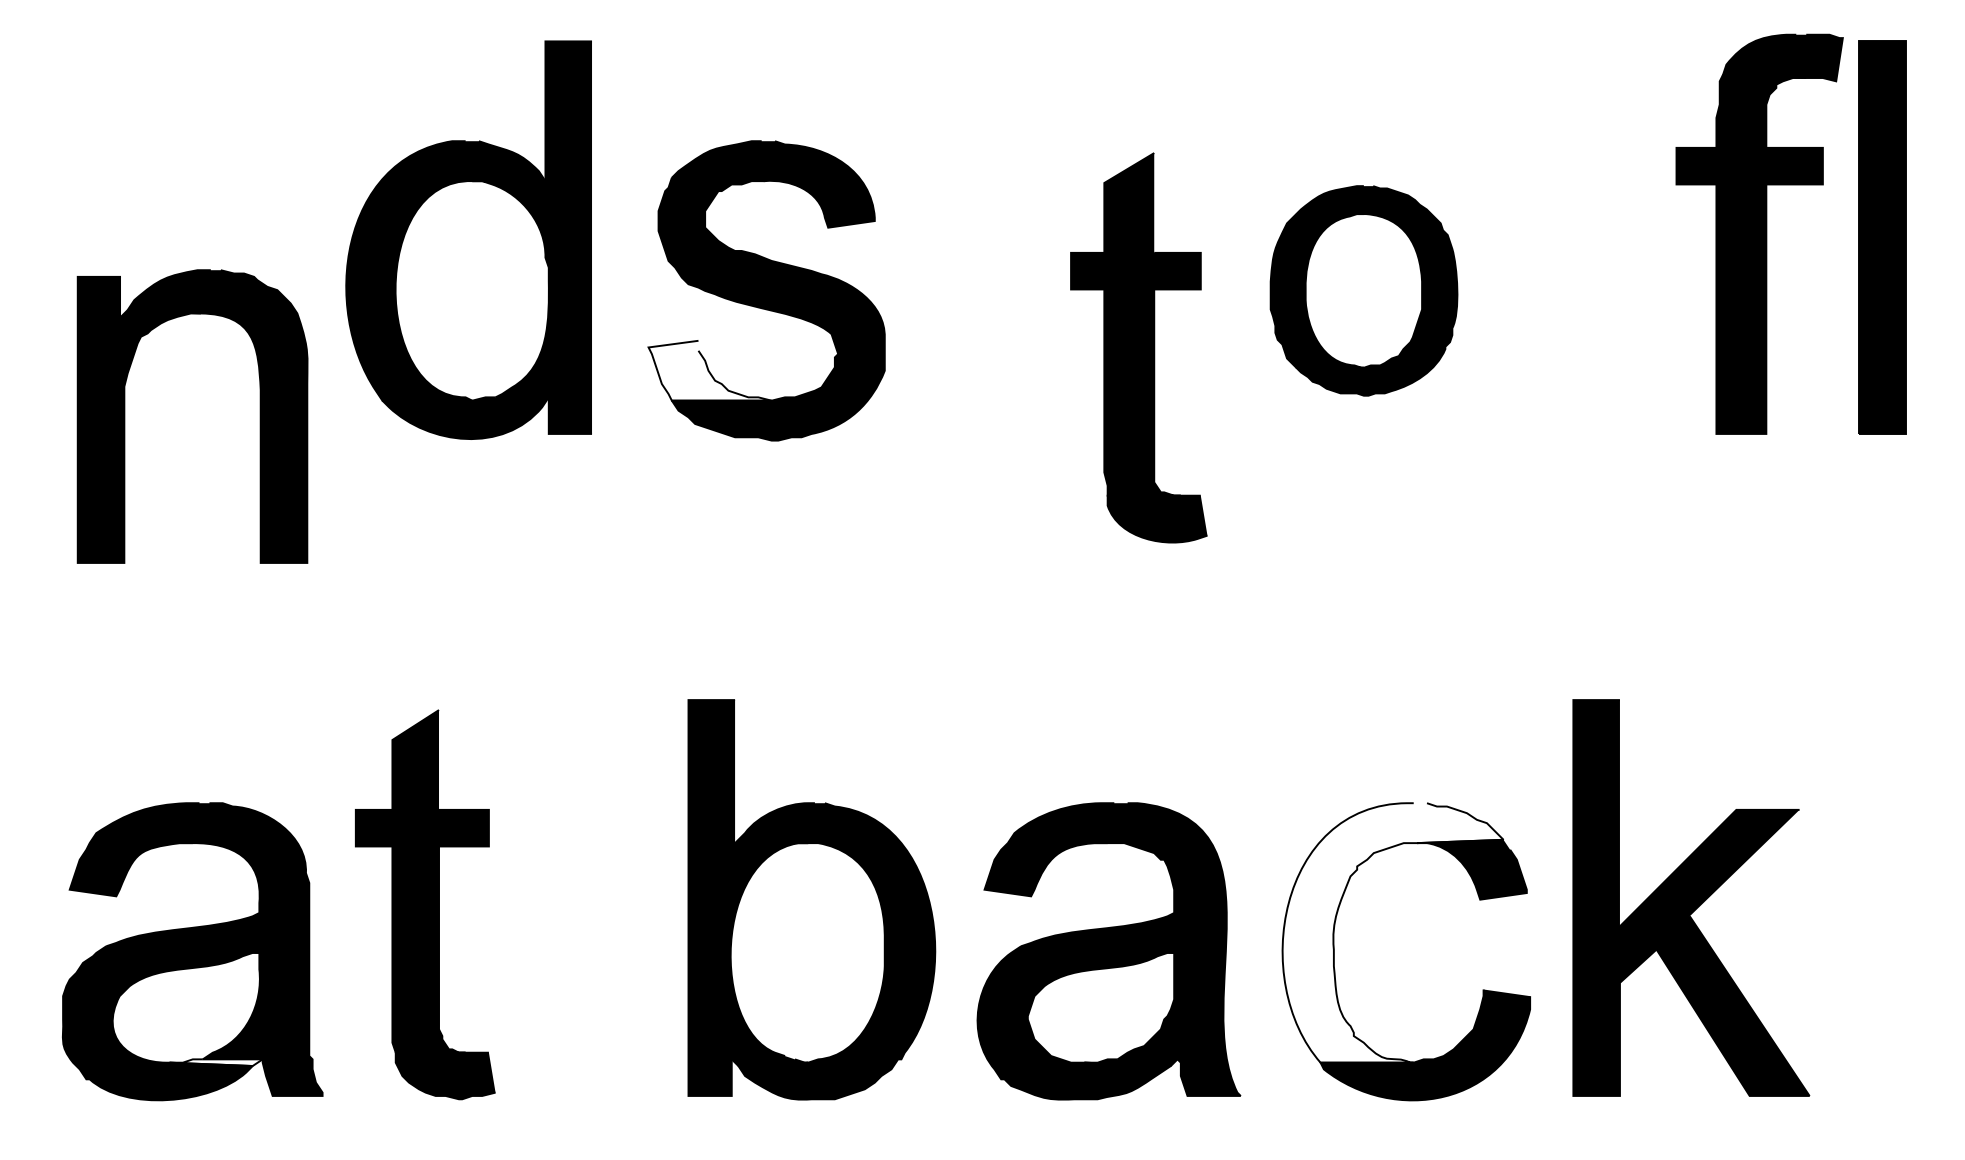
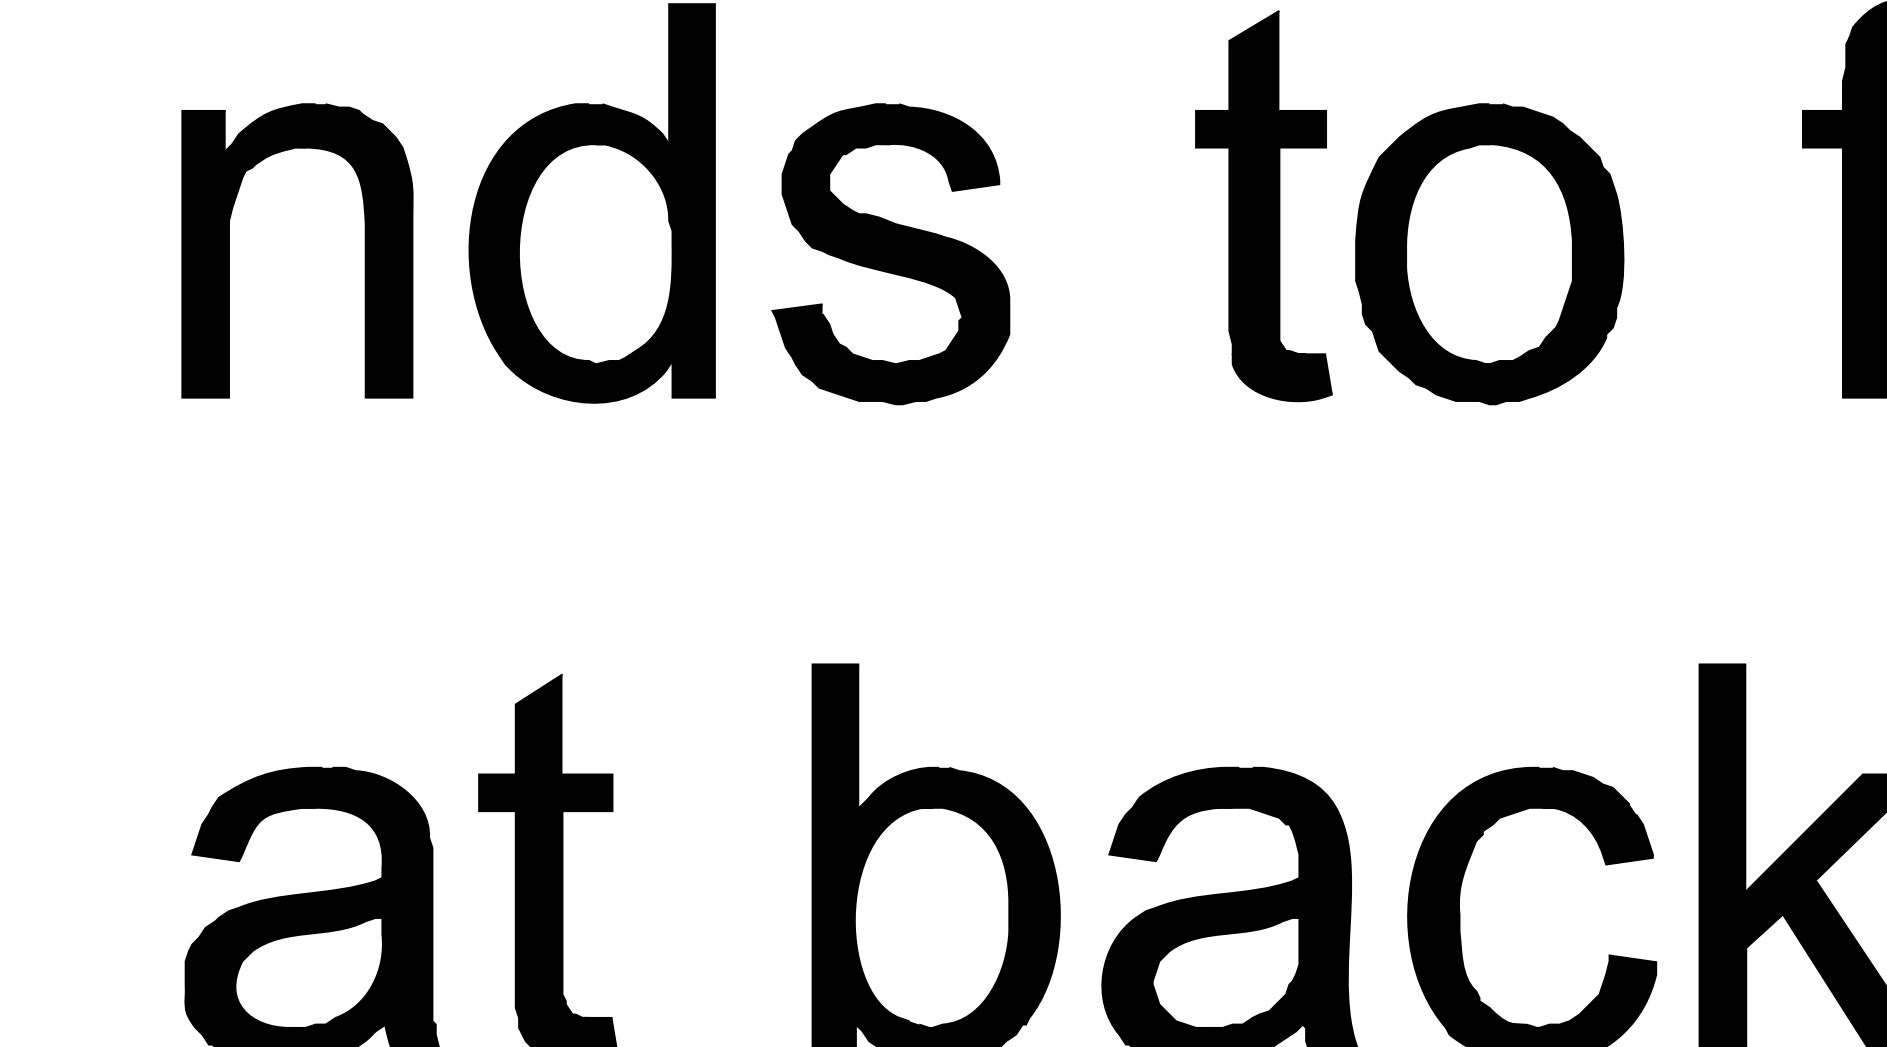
part: (1363, 290) -> (1489, 253), size x1.43
part: (1138, 347) -> (1263, 205), moved
fill: (709, 370) -> (833, 334), added
part: (125, 416) -> (230, 250), moved
fill: (1392, 932) -> (1518, 897), added
fill: (215, 1062) -> (338, 1027), added

